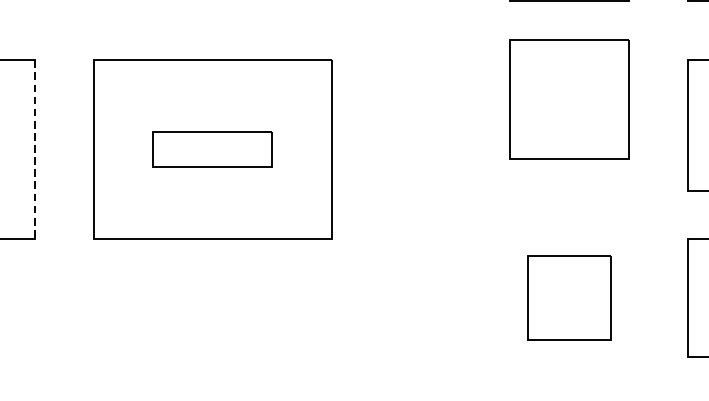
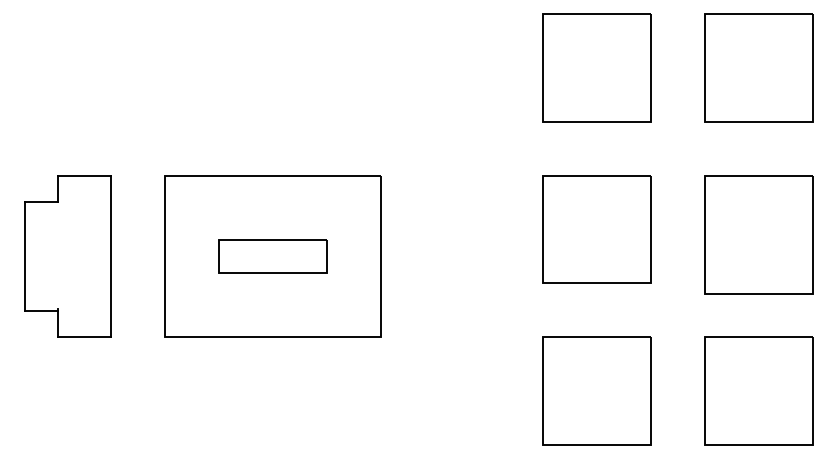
part: (568, 99) -> (596, 229), moved
line: (34, 149) -> (111, 256), dashed -> solid
part: (568, 297) -> (596, 390), size x1.43

